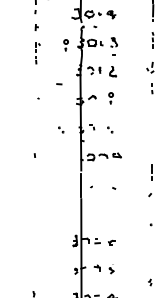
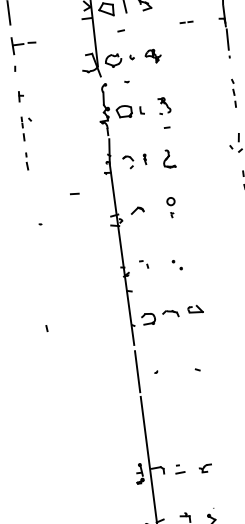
part: (65, 45) -> (77, 122), removed
part: (37, 53) -> (28, 143), size x1.43
part: (61, 129) -> (89, 275), removed

